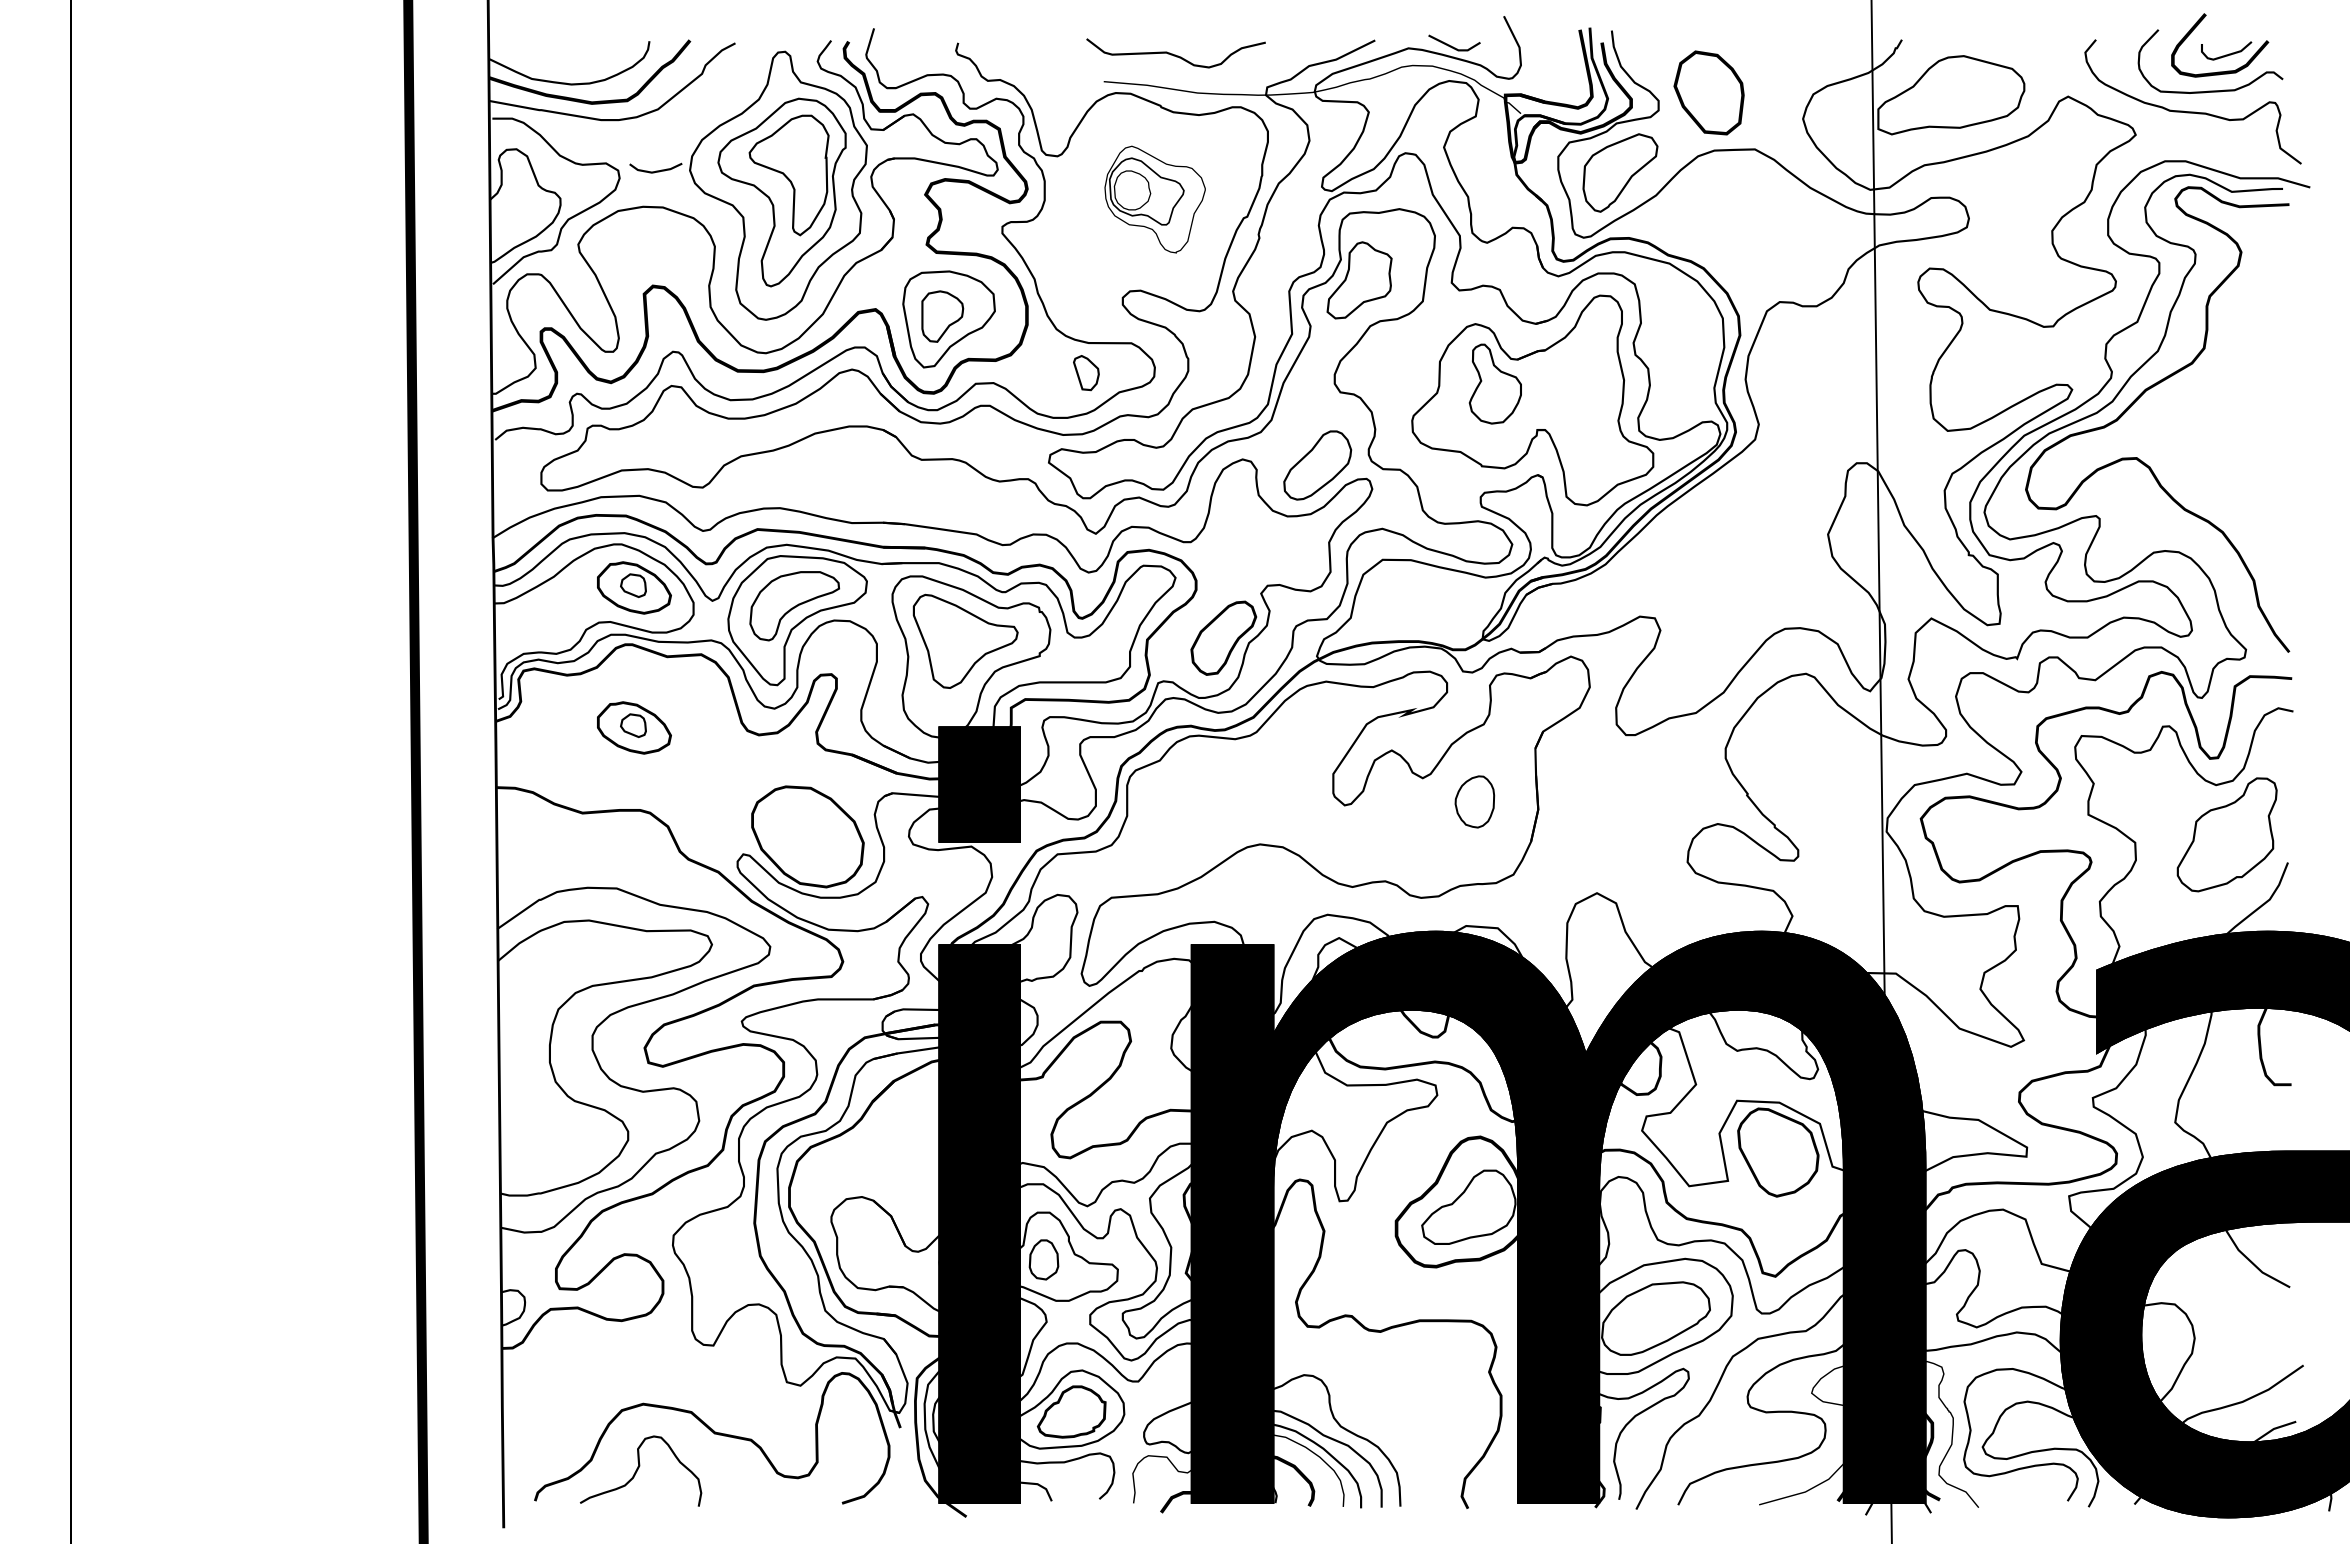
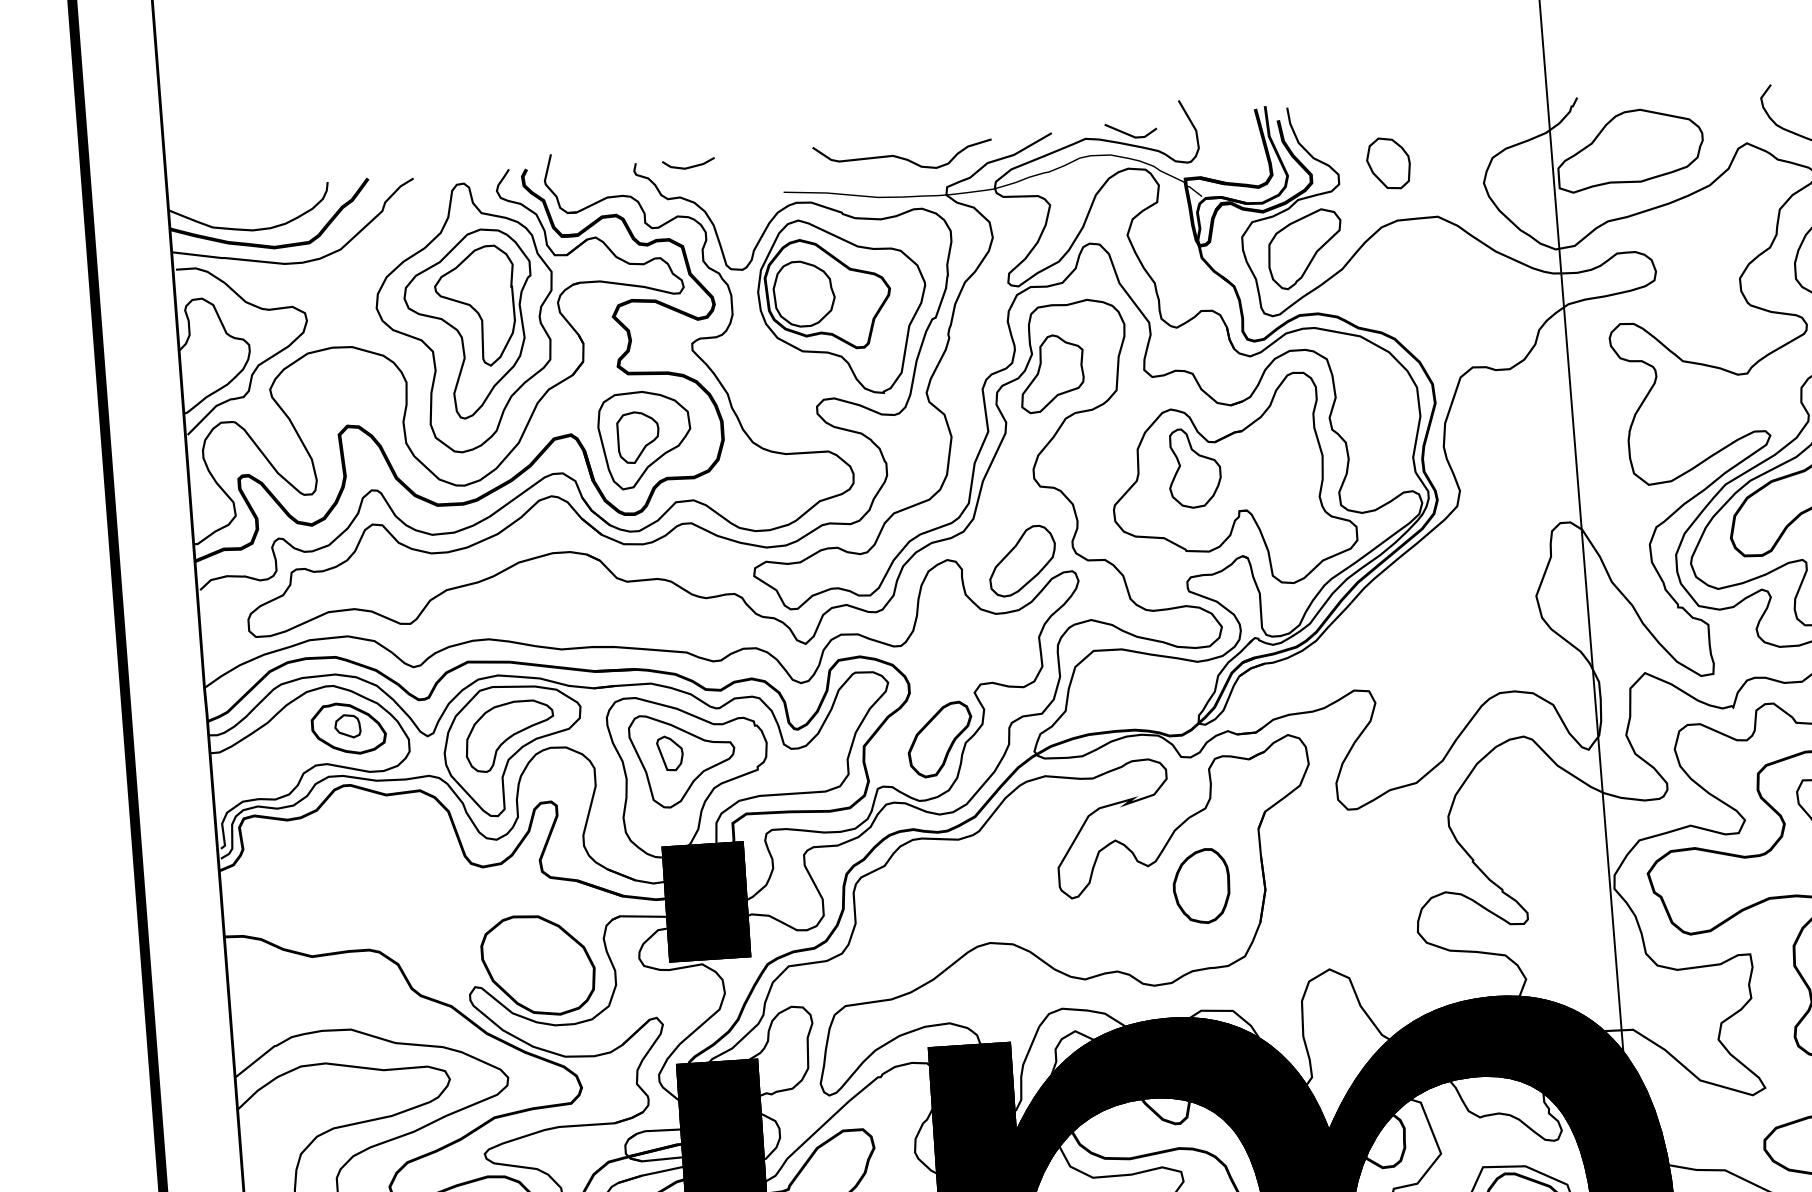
curve: (1175, 54) -> (902, 157), moved
part: (1709, 92) -> (1388, 162), size x0.62
line: (655, 170) -> (688, 166), moved
part: (1154, 199) -> (842, 306), size x1.67
part: (1086, 373) -> (670, 753), moved
part: (634, 727) -> (358, 867), removed
part: (1474, 801) -> (1201, 885), size x1.43

